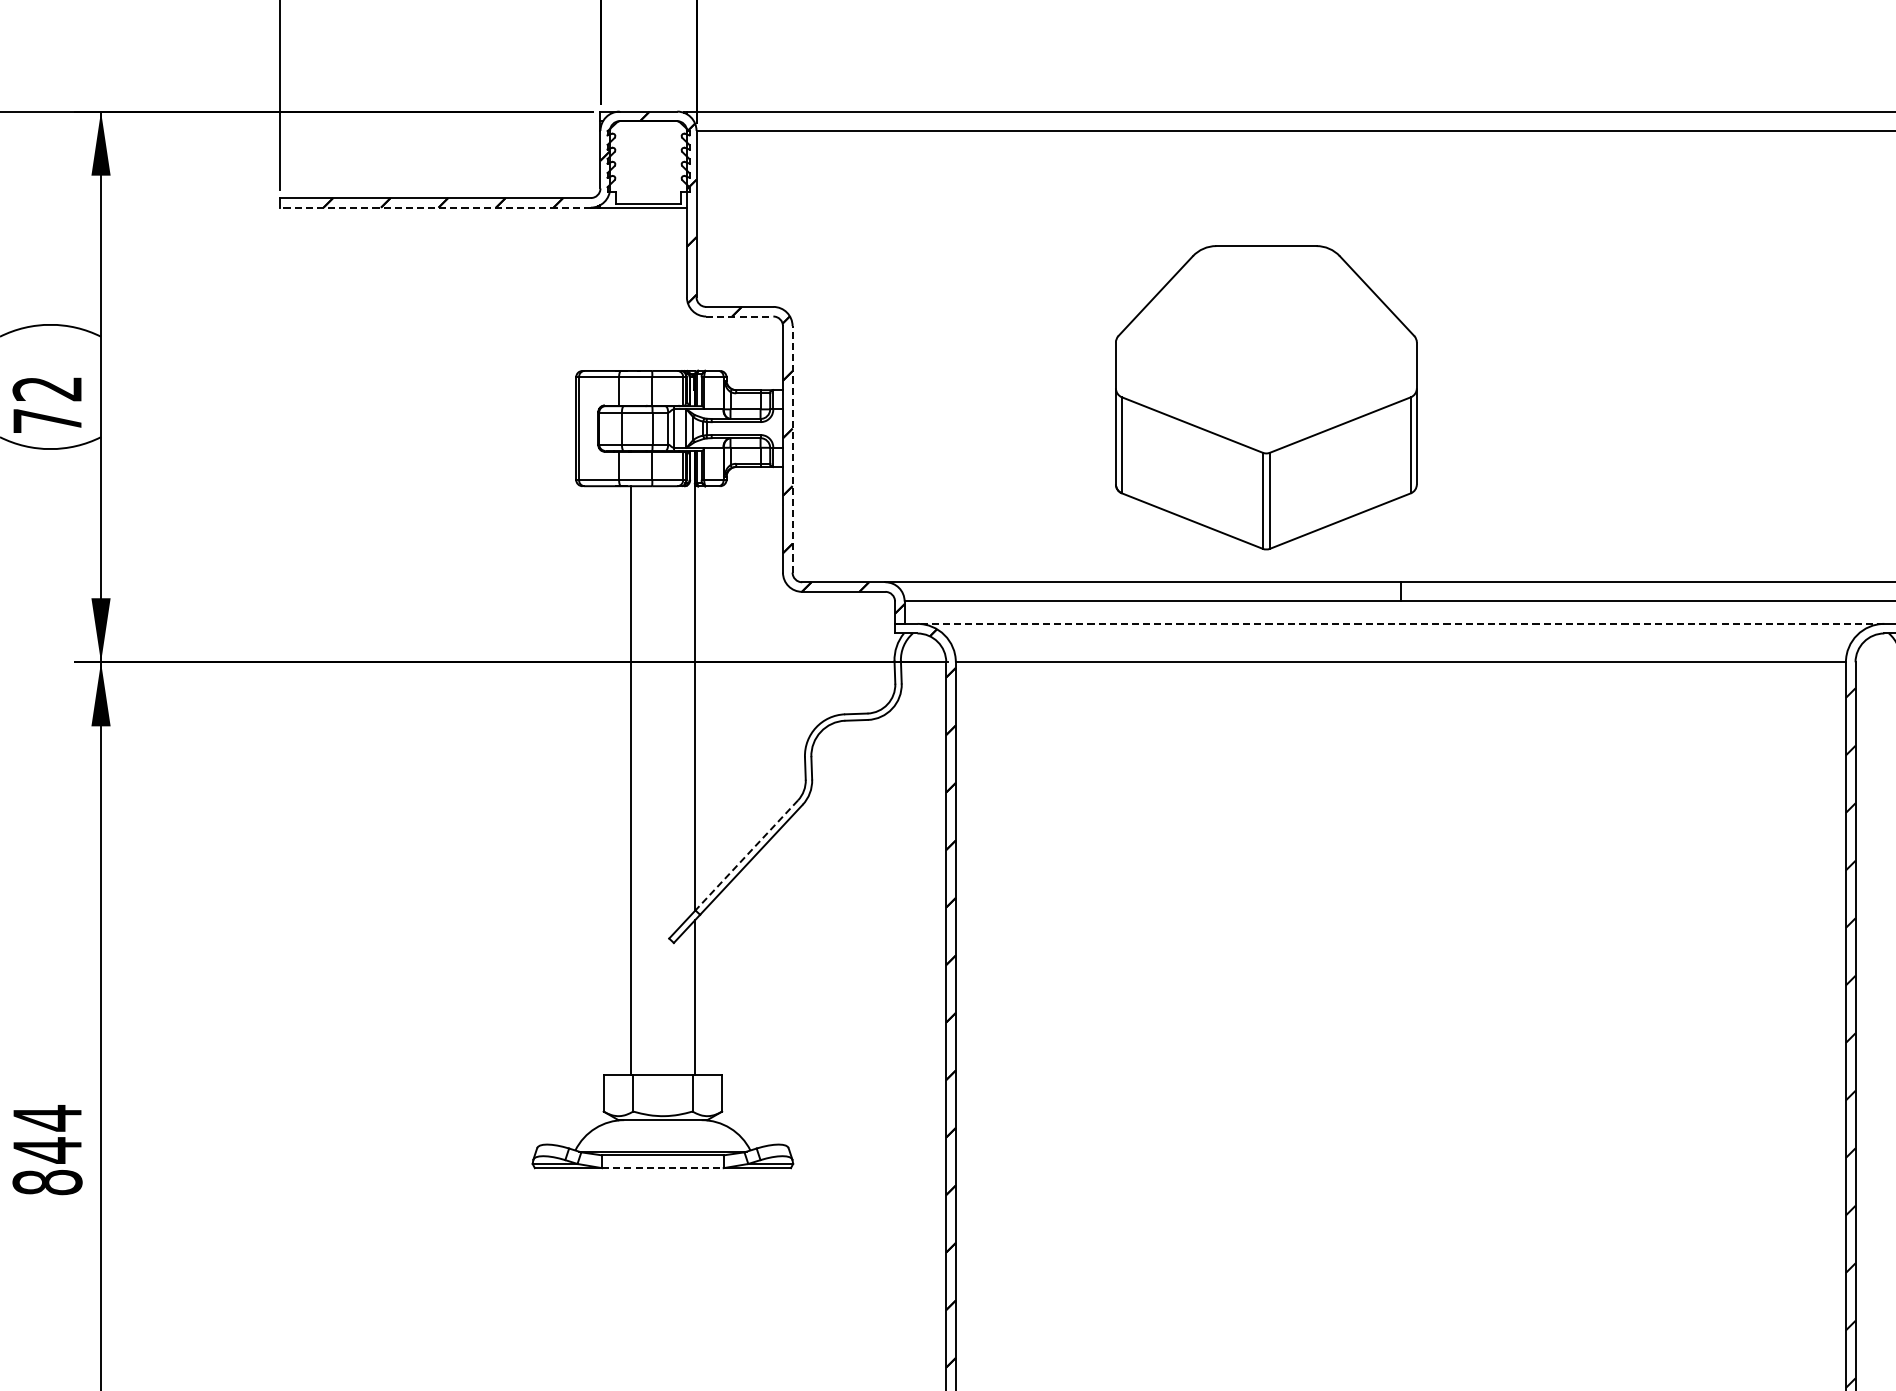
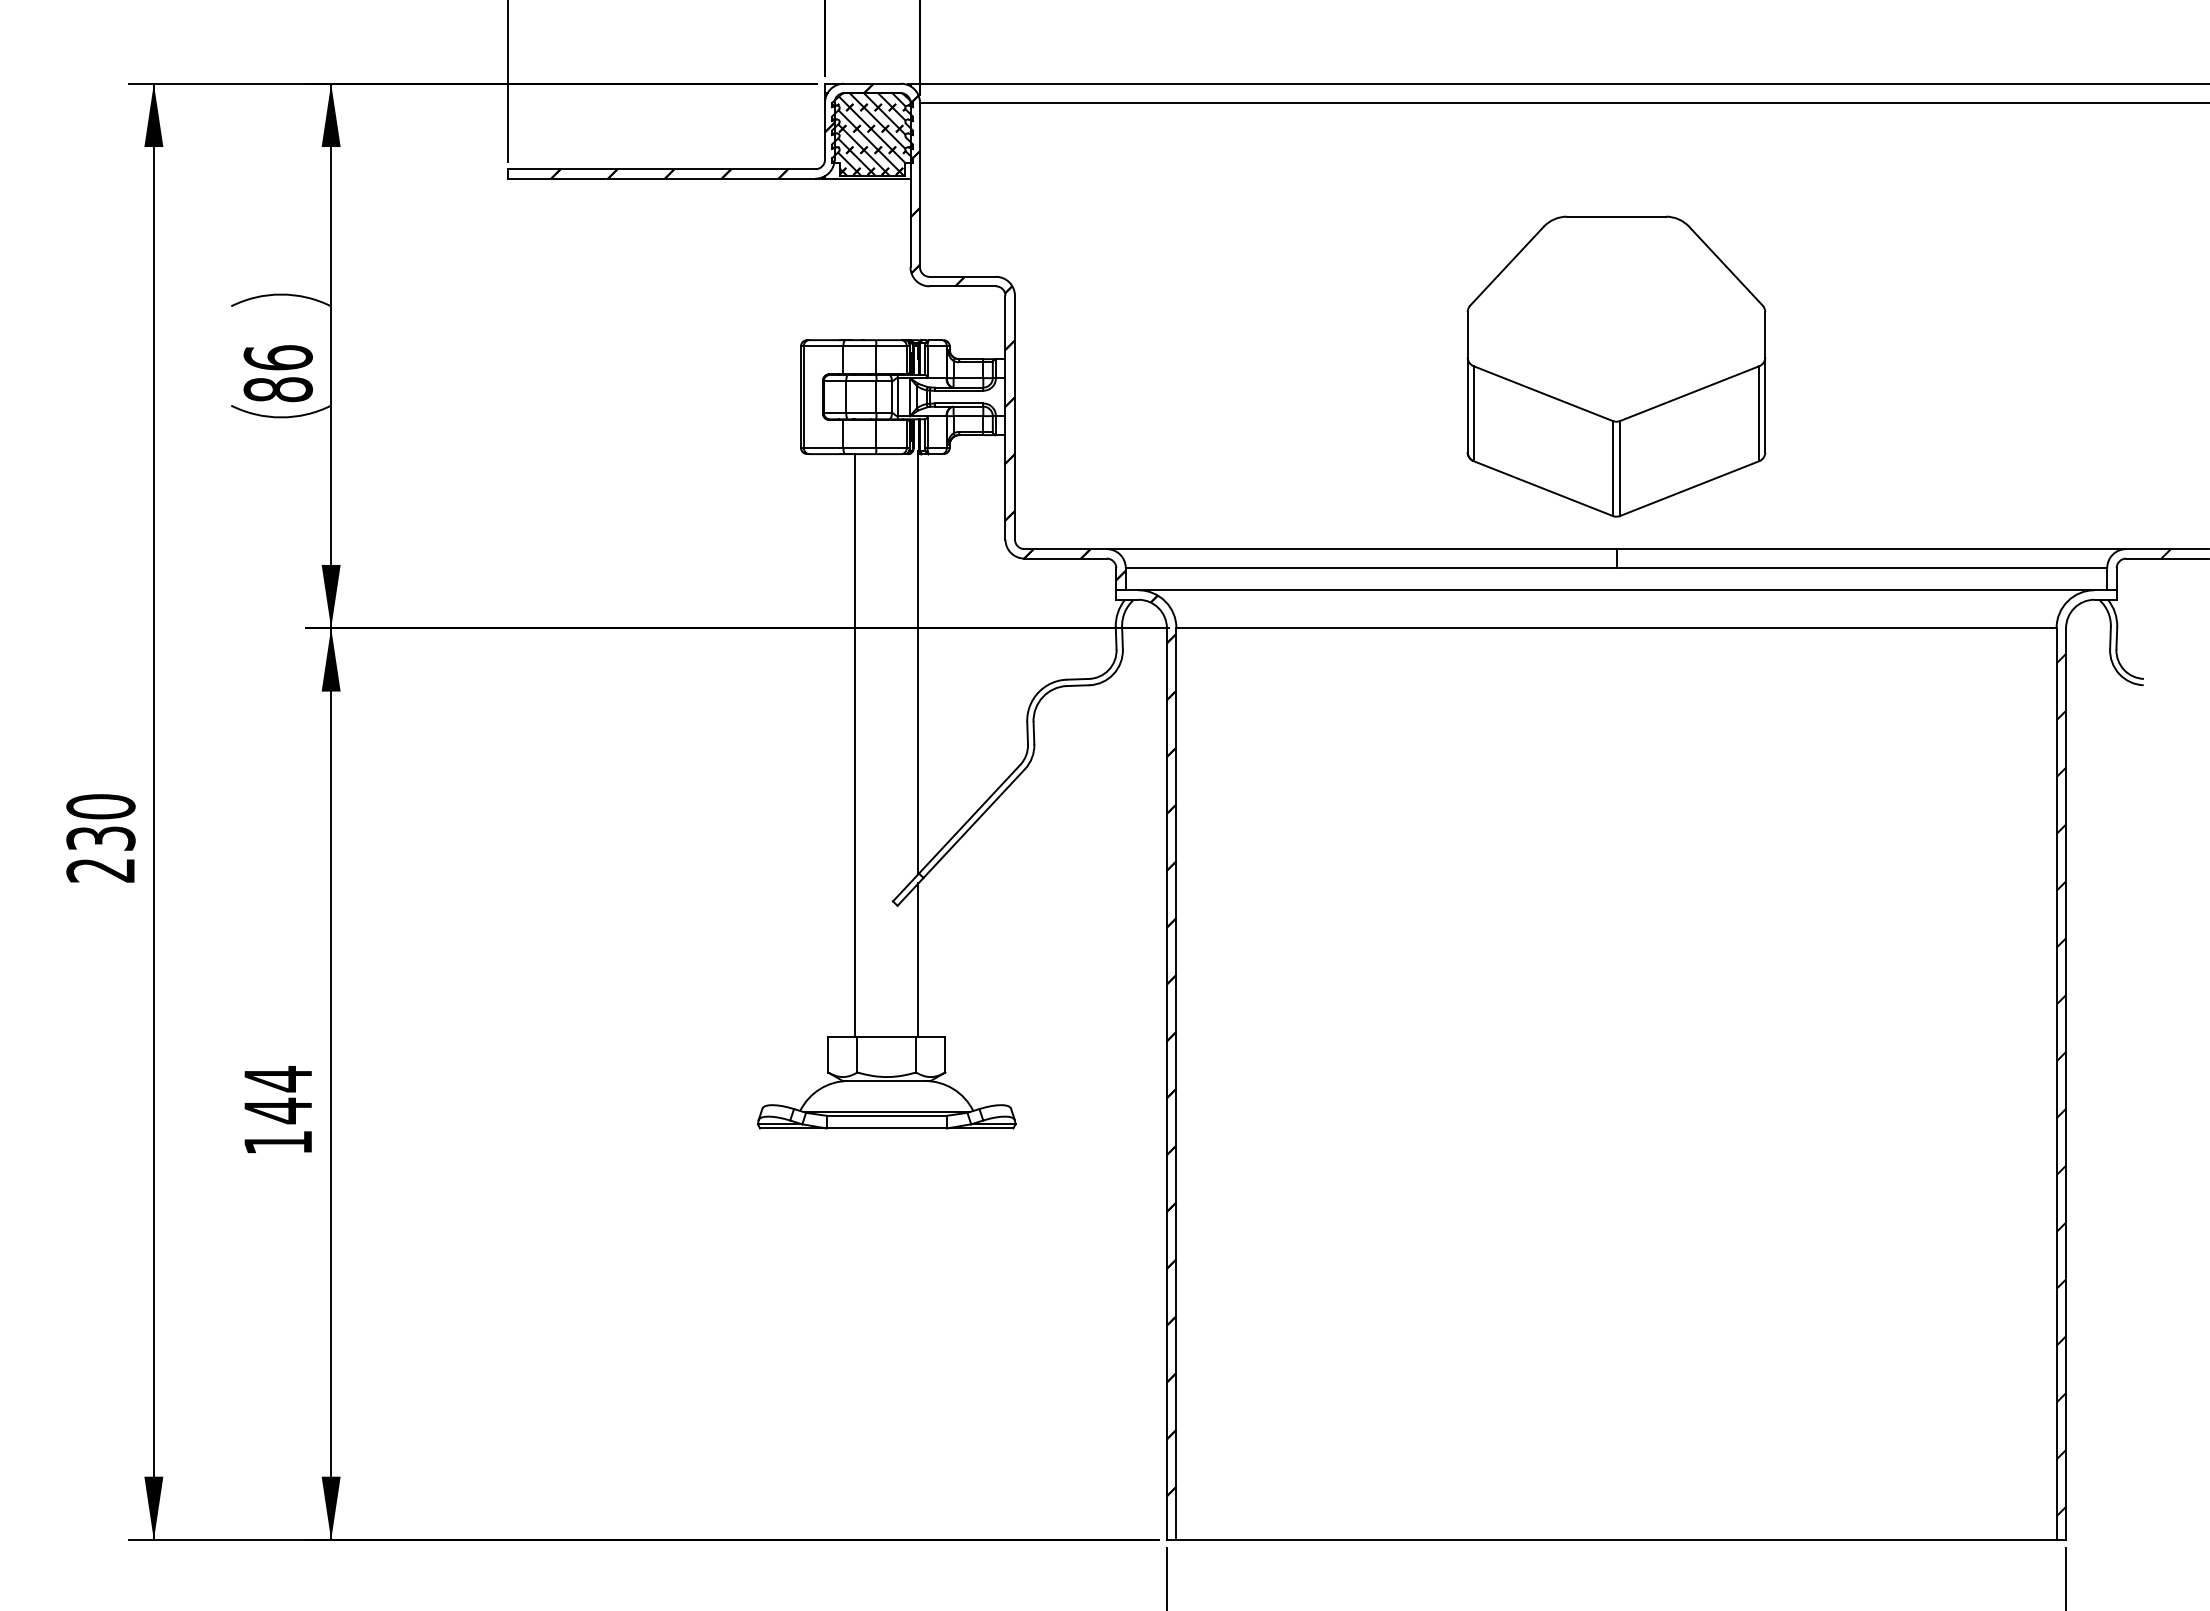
hatch: (648, 162) -> (872, 134), added
line: (435, 207) -> (661, 178), dashed -> solid
line: (740, 316) -> (963, 286), dashed -> solid
part: (1266, 397) -> (1616, 366), moved
text: (46, 404) -> (277, 373), 72 -> 86
line: (792, 449) -> (1014, 417), dashed -> solid
line: (1400, 624) -> (1616, 590), dashed -> solid
line: (746, 855) -> (969, 819), dashed -> solid
line: (663, 1168) -> (887, 1128), dashed -> solid
text: (46, 1182) -> (277, 1142), 844 -> 144

